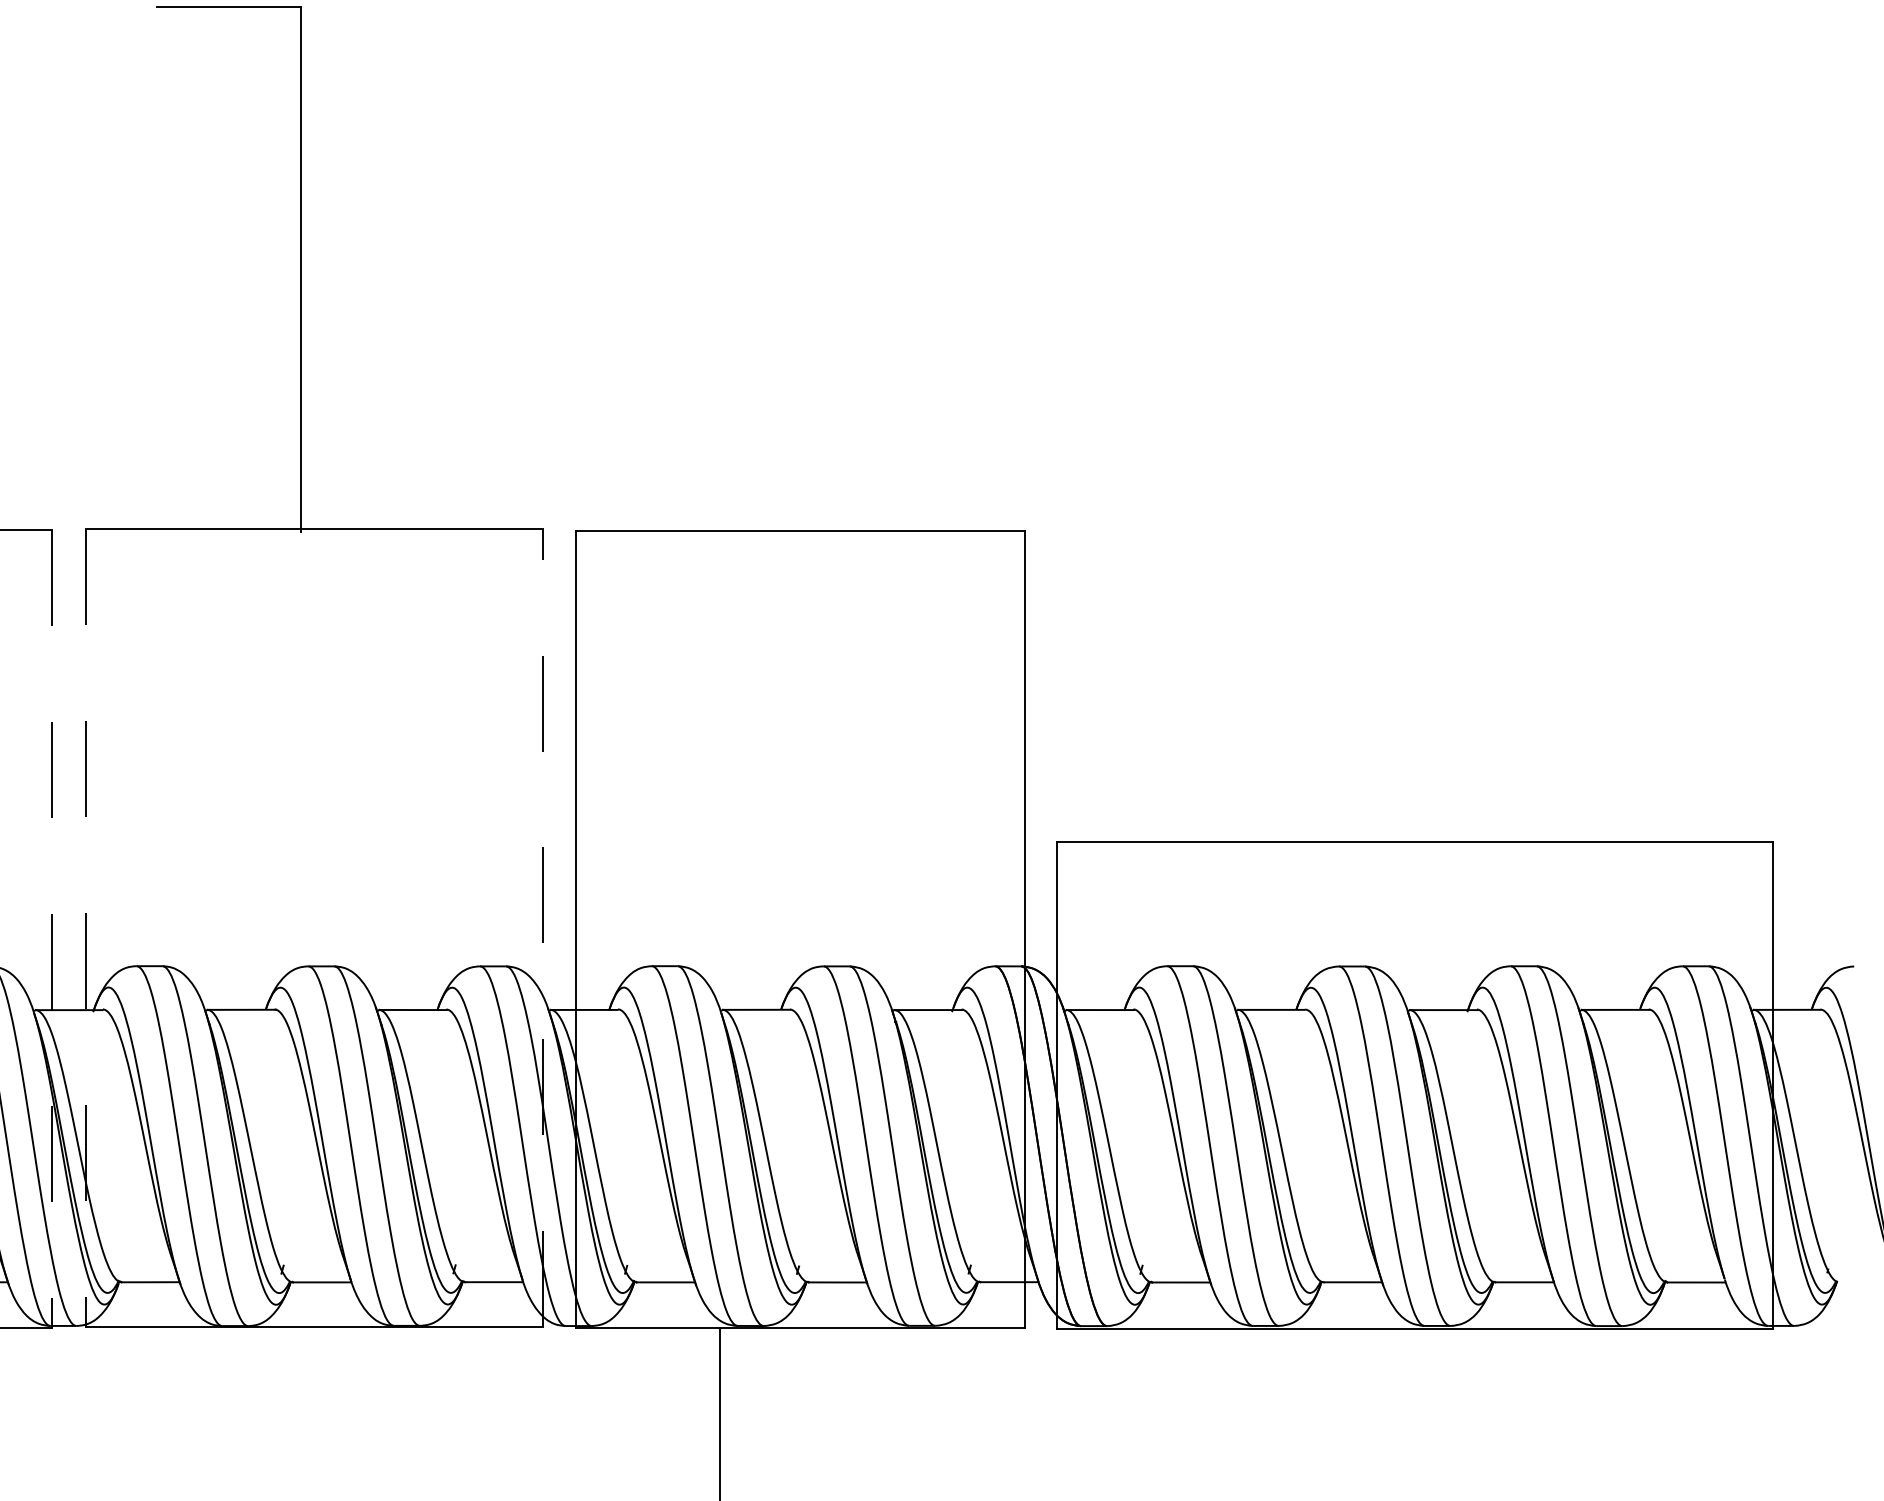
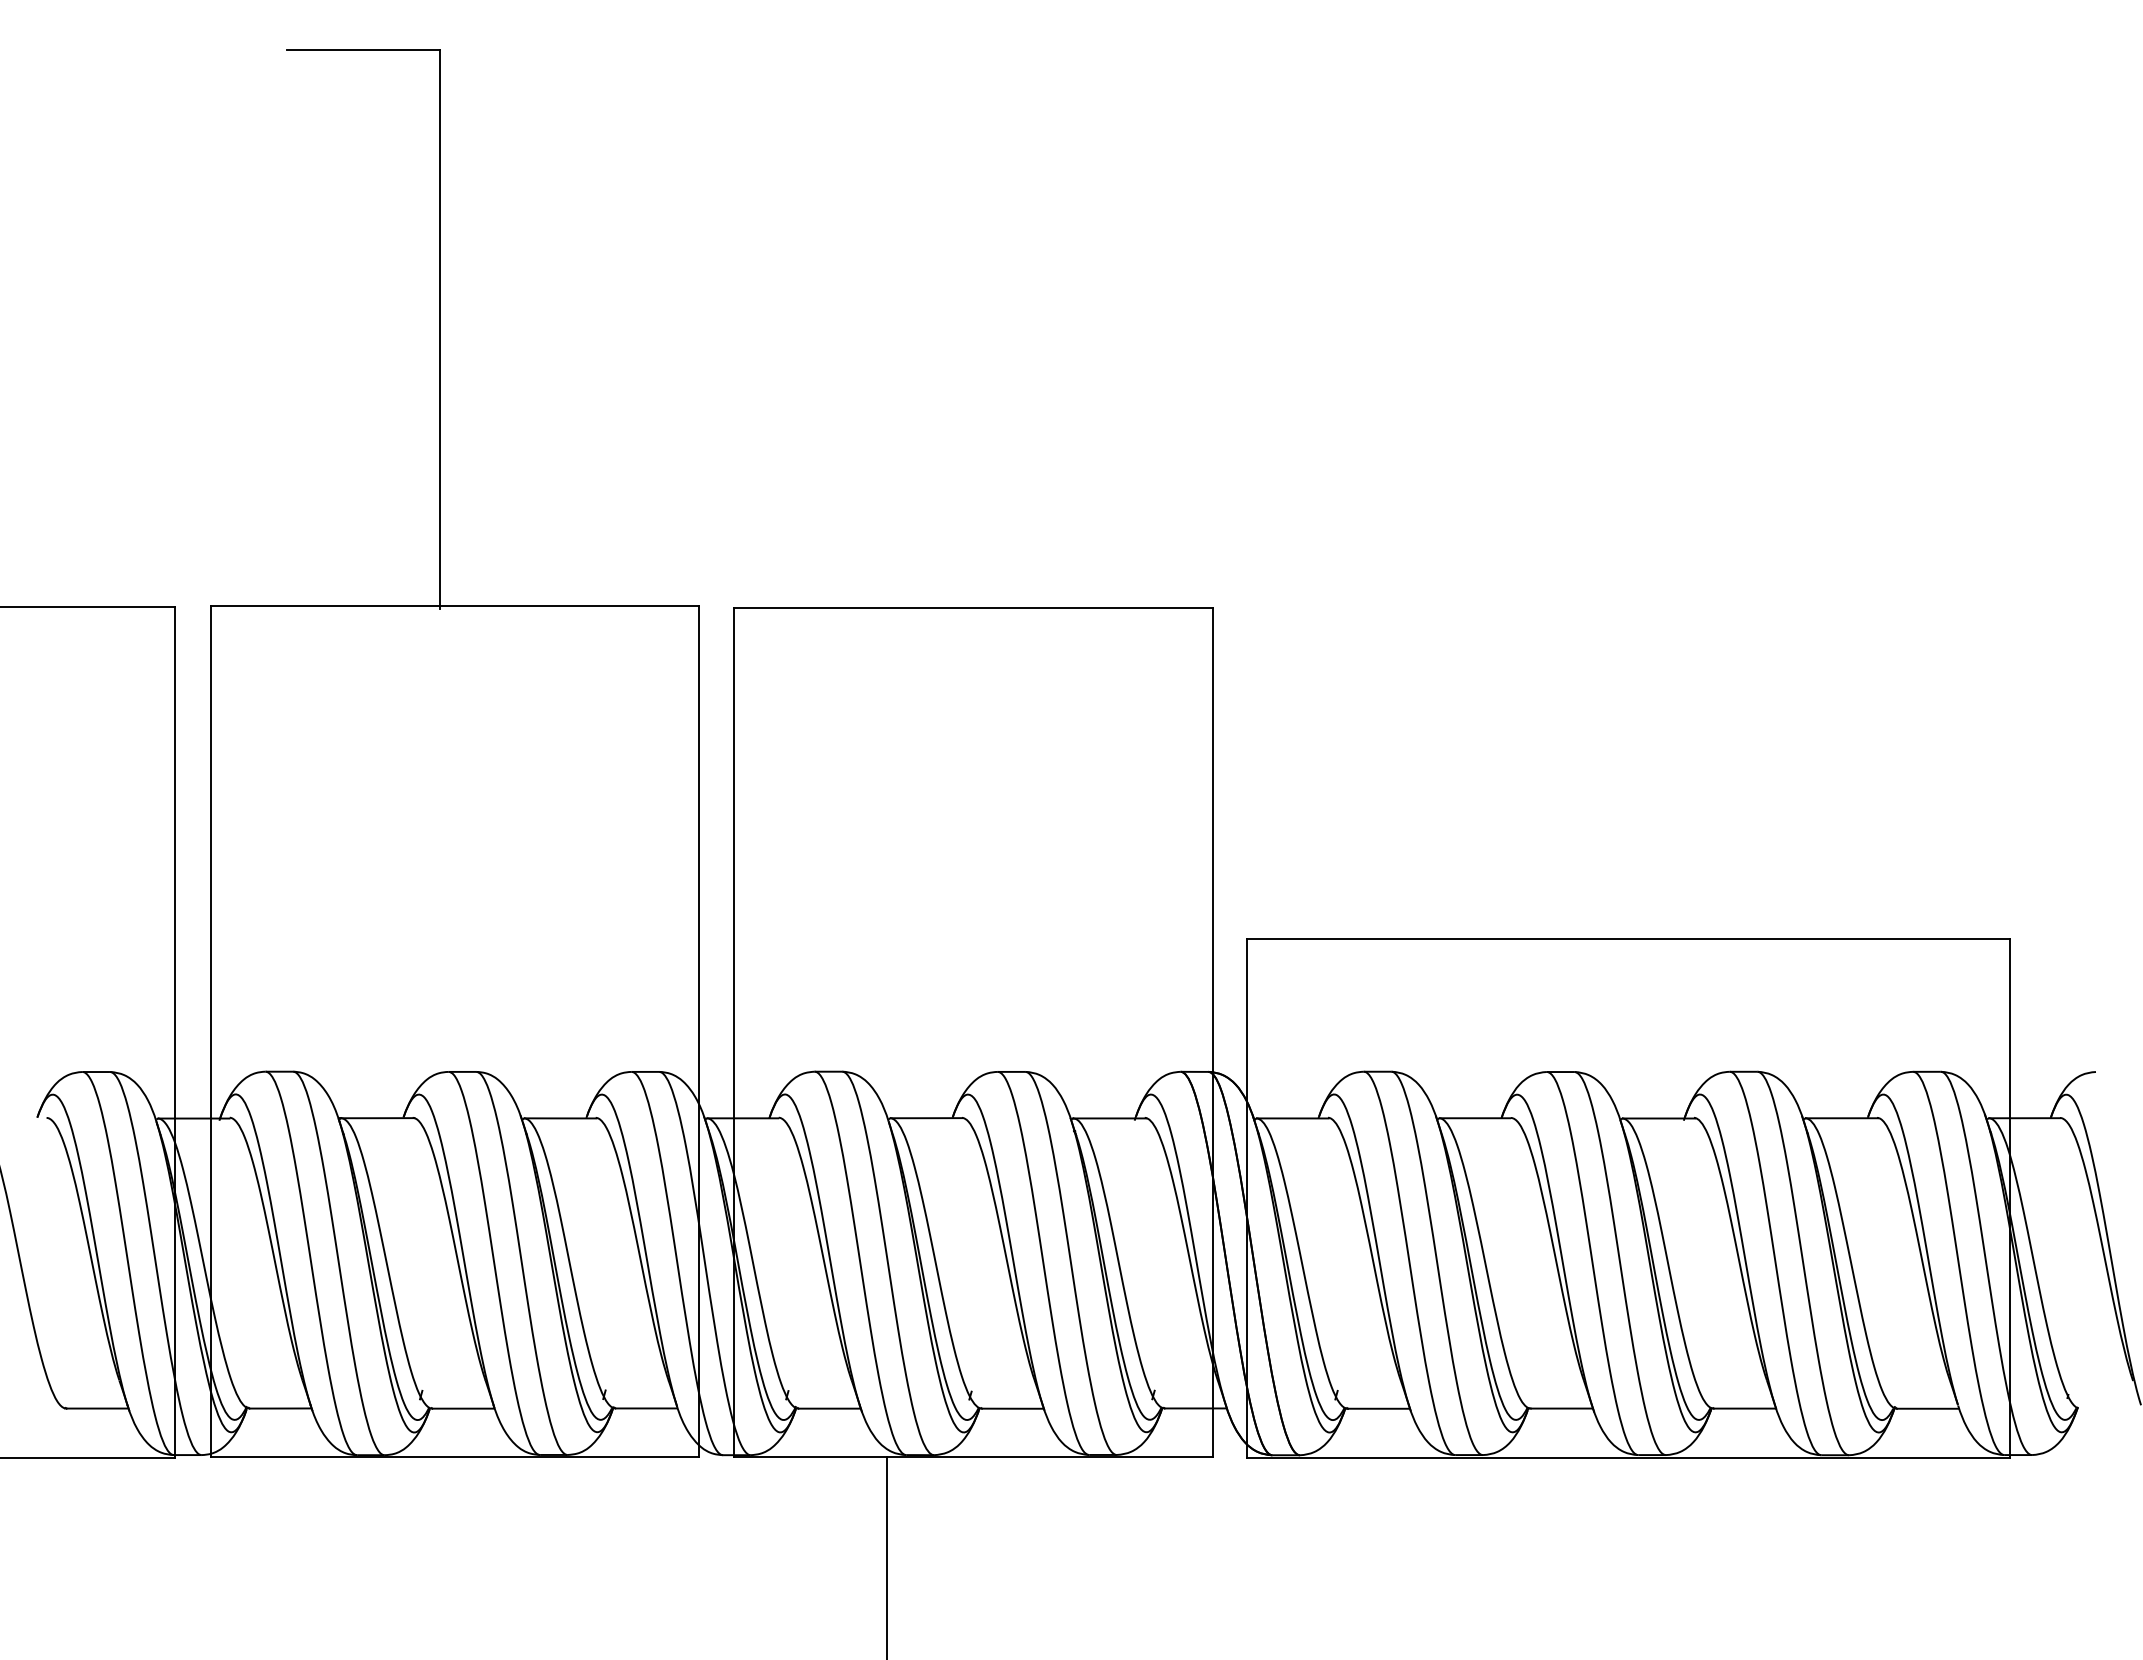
line: (542, 927) -> (698, 1030), dashed -> solid
line: (85, 928) -> (211, 1031), dashed -> solid
line: (51, 929) -> (175, 1032), dashed -> solid

